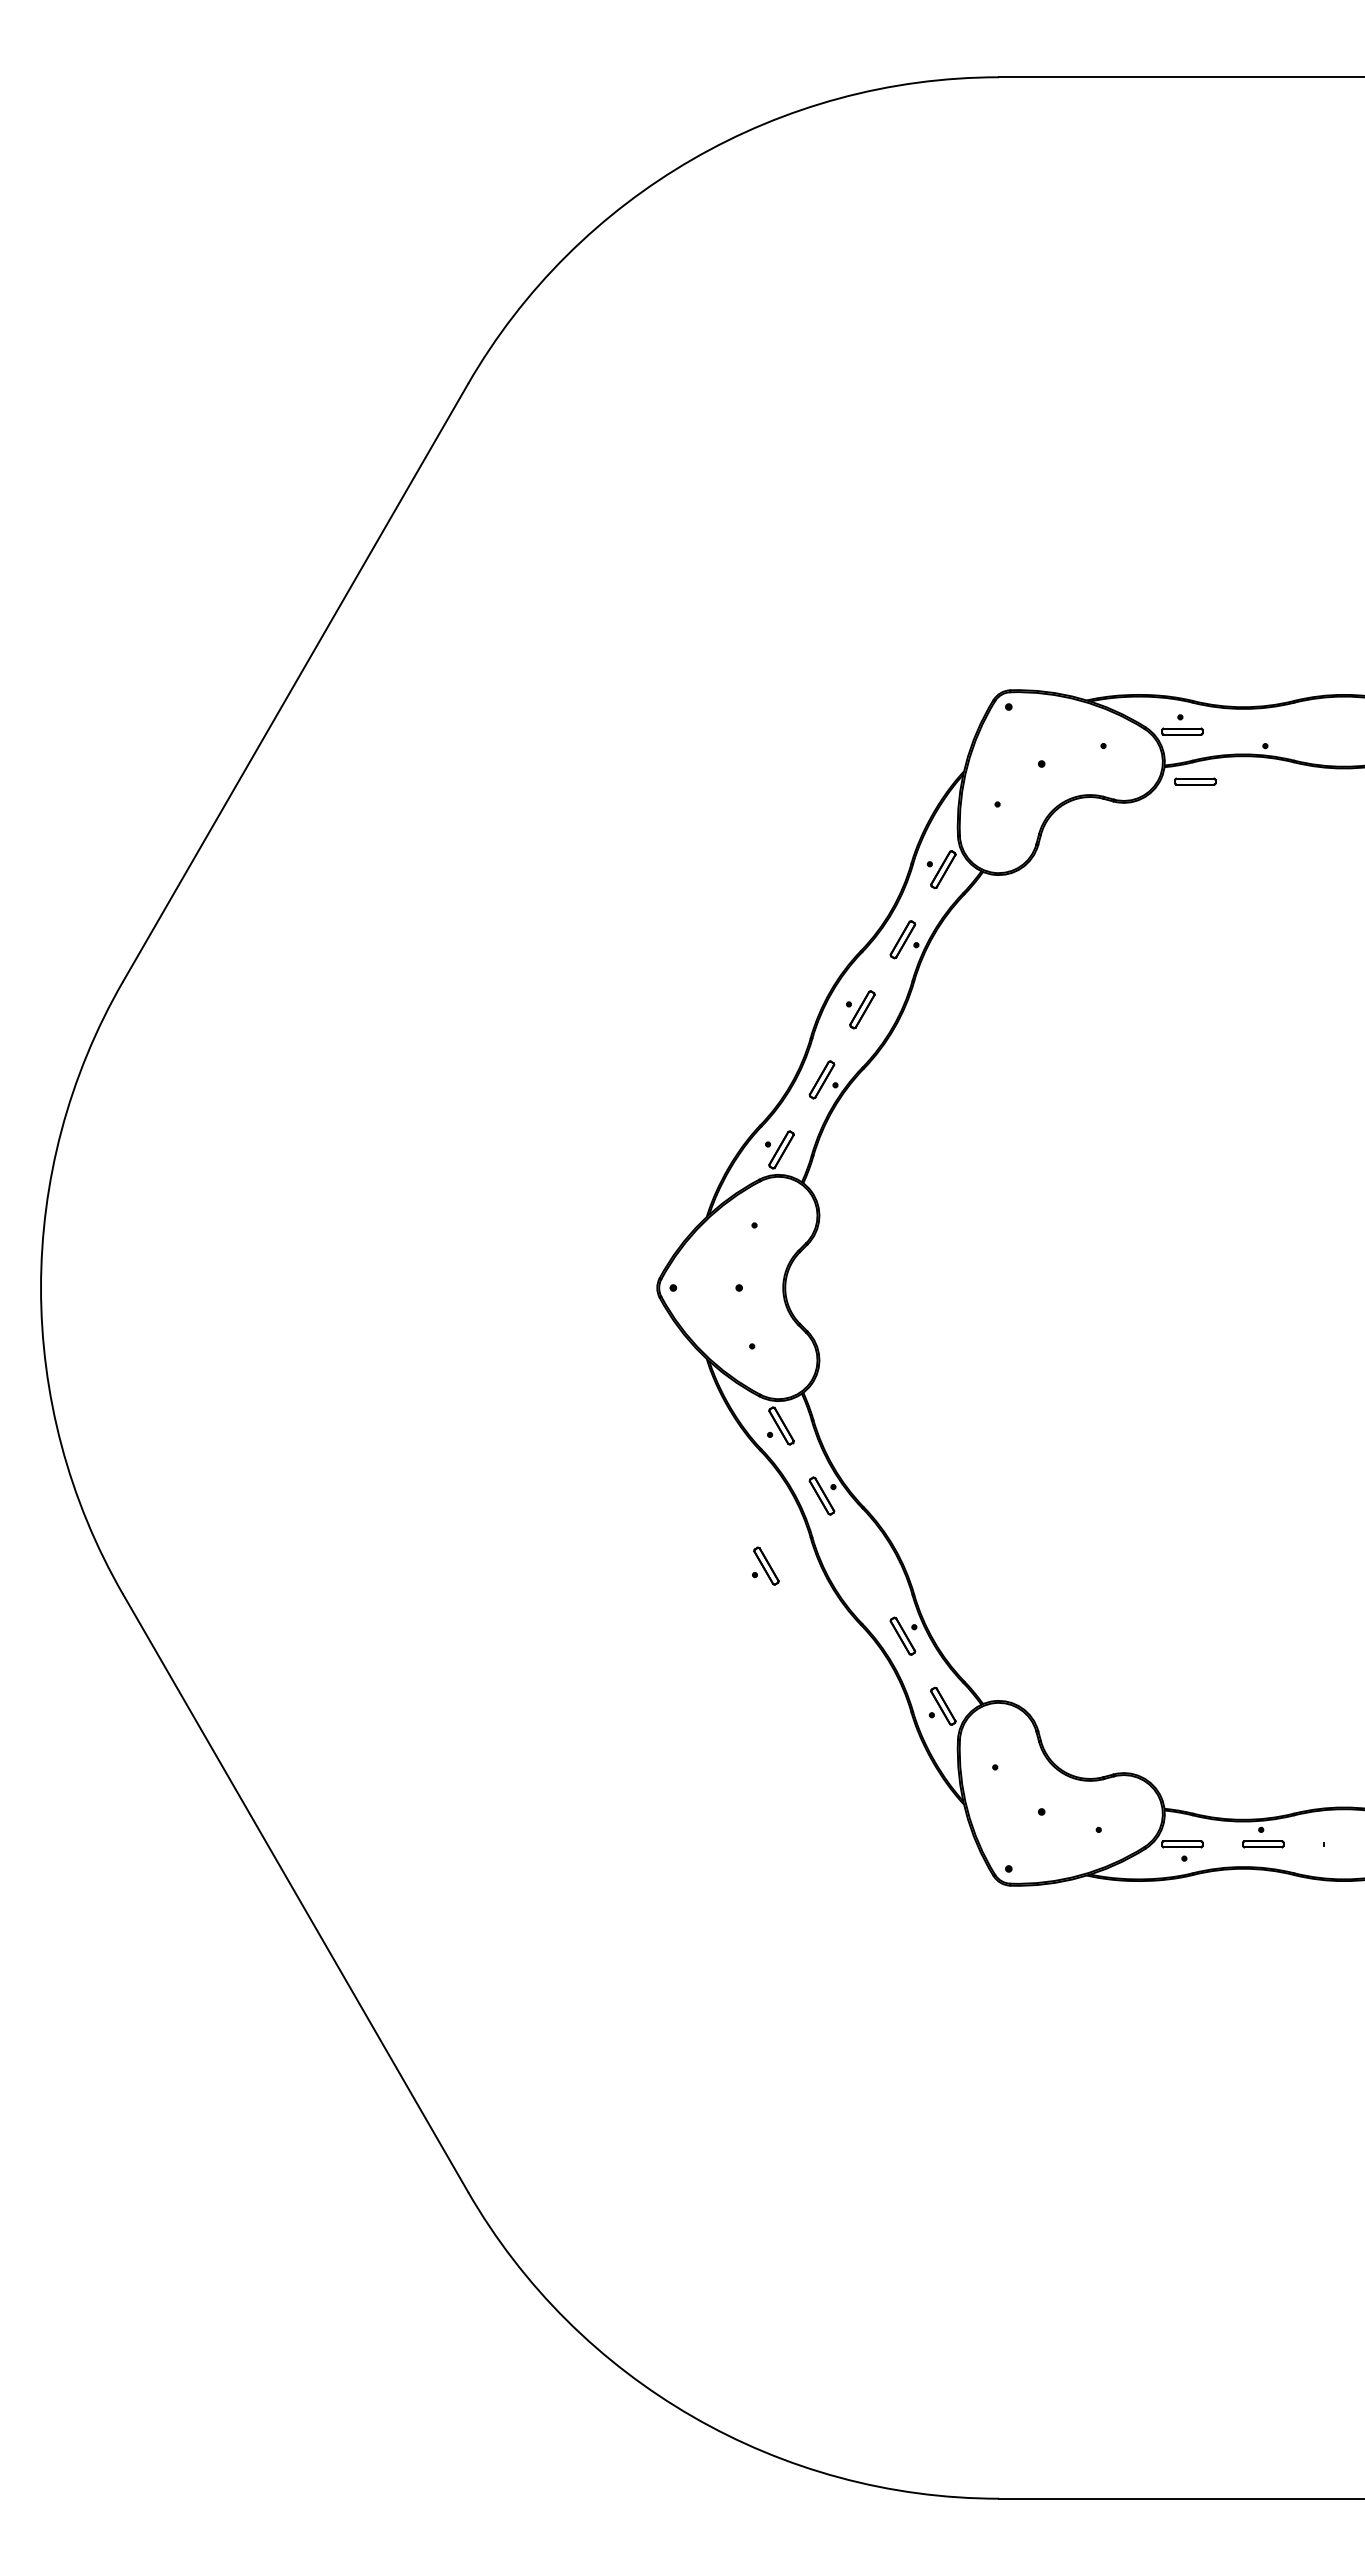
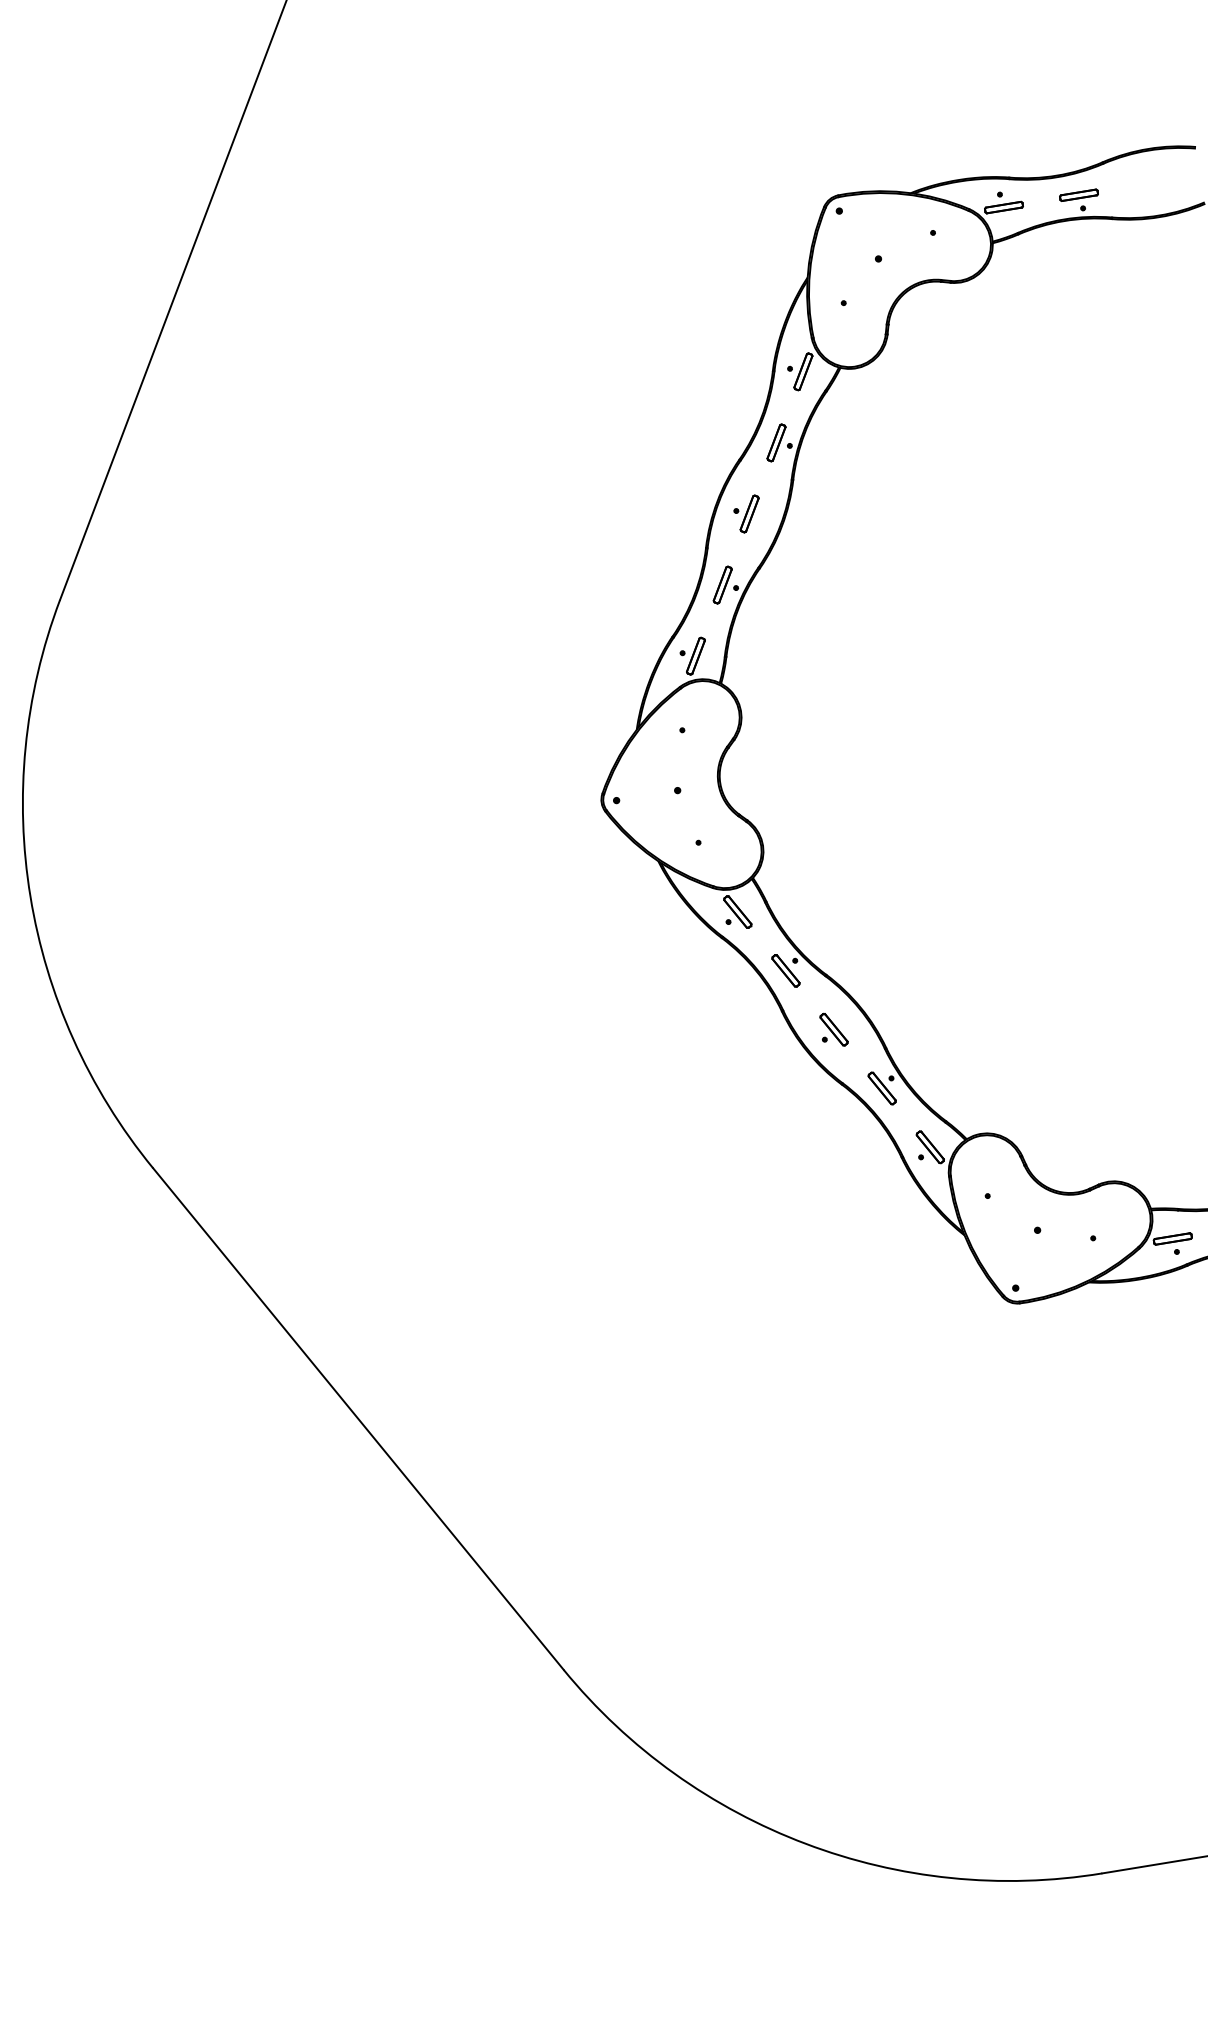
part: (1195, 781) -> (1079, 195), moved
part: (765, 1565) -> (833, 1029), moved

